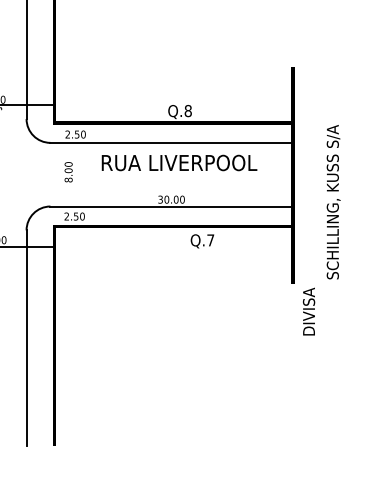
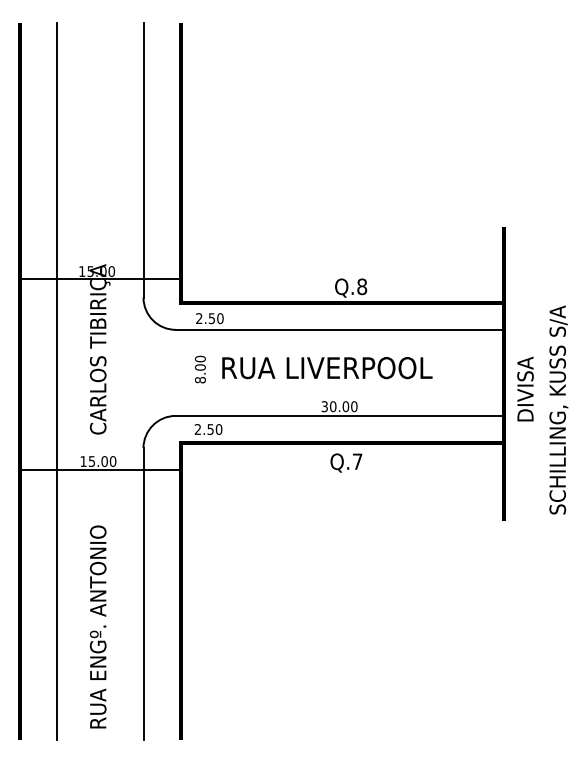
text: (179, 163) -> (327, 368), moved
text: (202, 240) -> (346, 462), moved
text: (309, 311) -> (525, 388), moved

